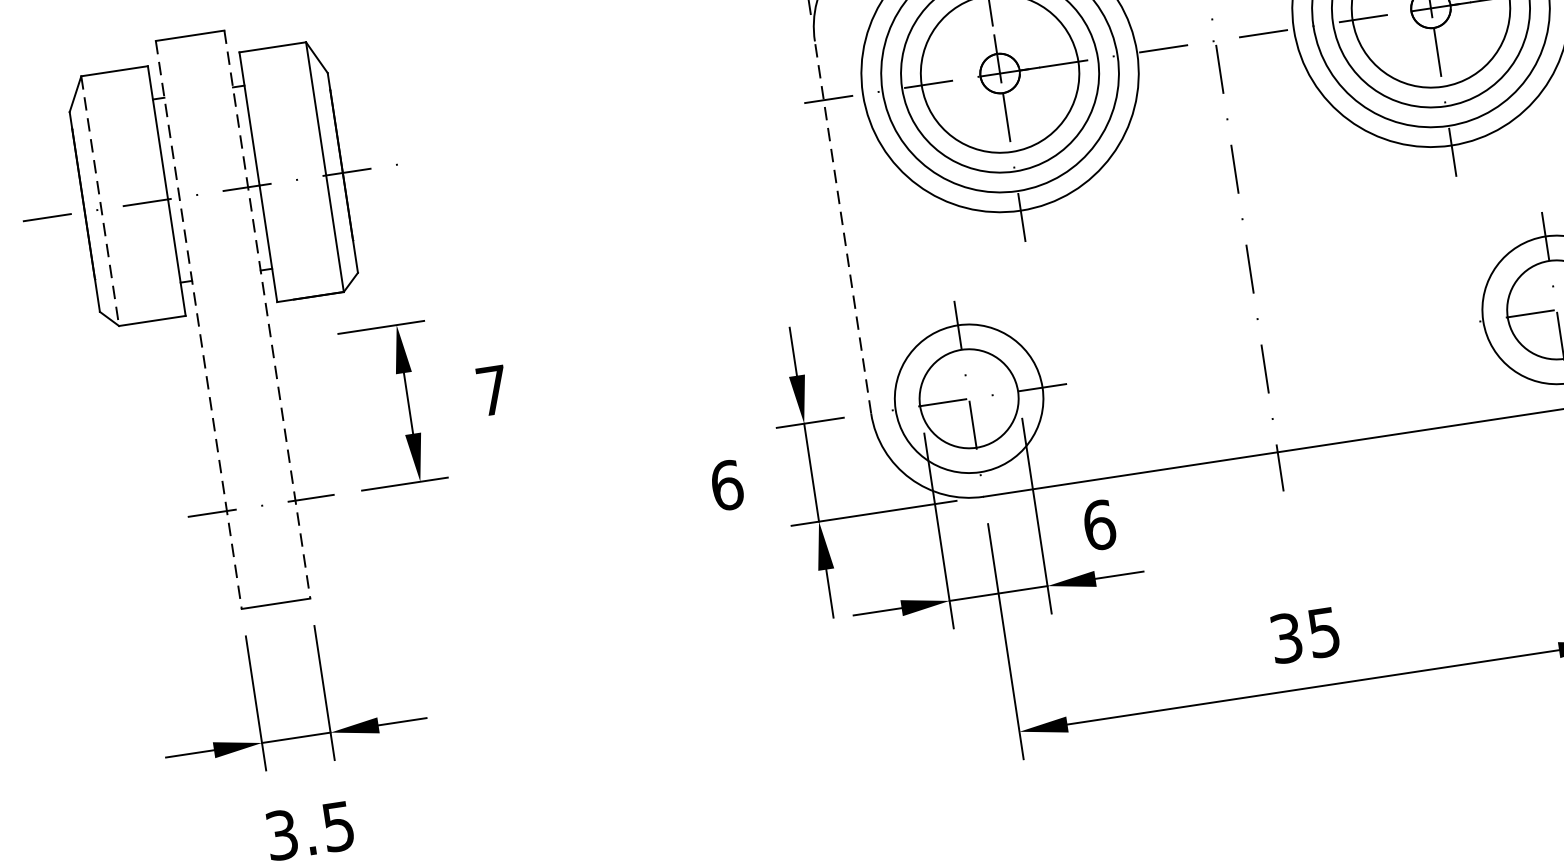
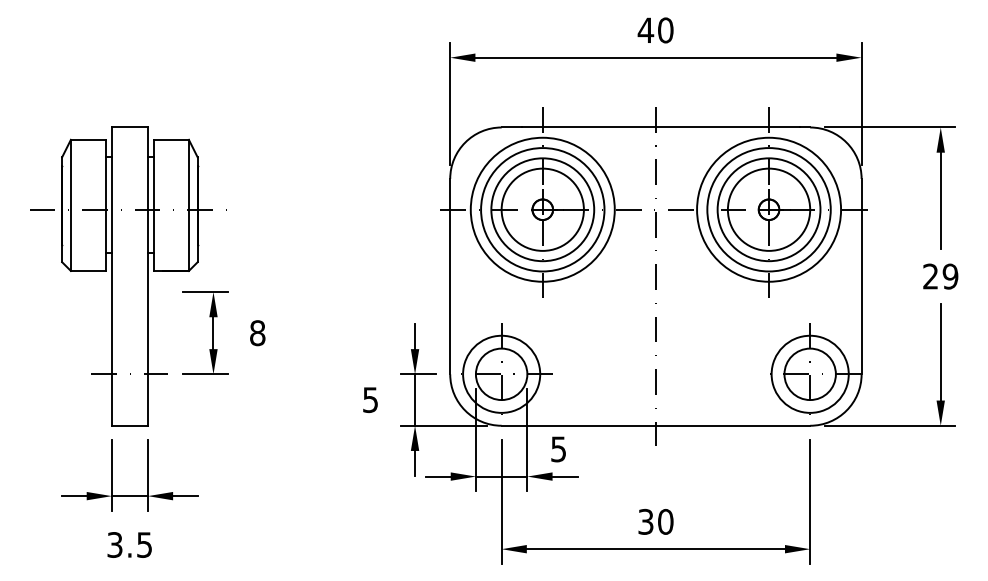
line: (99, 201) -> (70, 205), dashed -> solid
line: (843, 227) -> (450, 276), dashed -> solid
line: (266, 316) -> (147, 277), dashed -> solid
line: (198, 326) -> (111, 277), dashed -> solid
text: (492, 391) -> (257, 333), 7 -> 8
text: (726, 486) -> (370, 400), 6 -> 5
text: (1099, 525) -> (558, 449), 6 -> 5
text: (1323, 631) -> (665, 521), 35 -> 30

